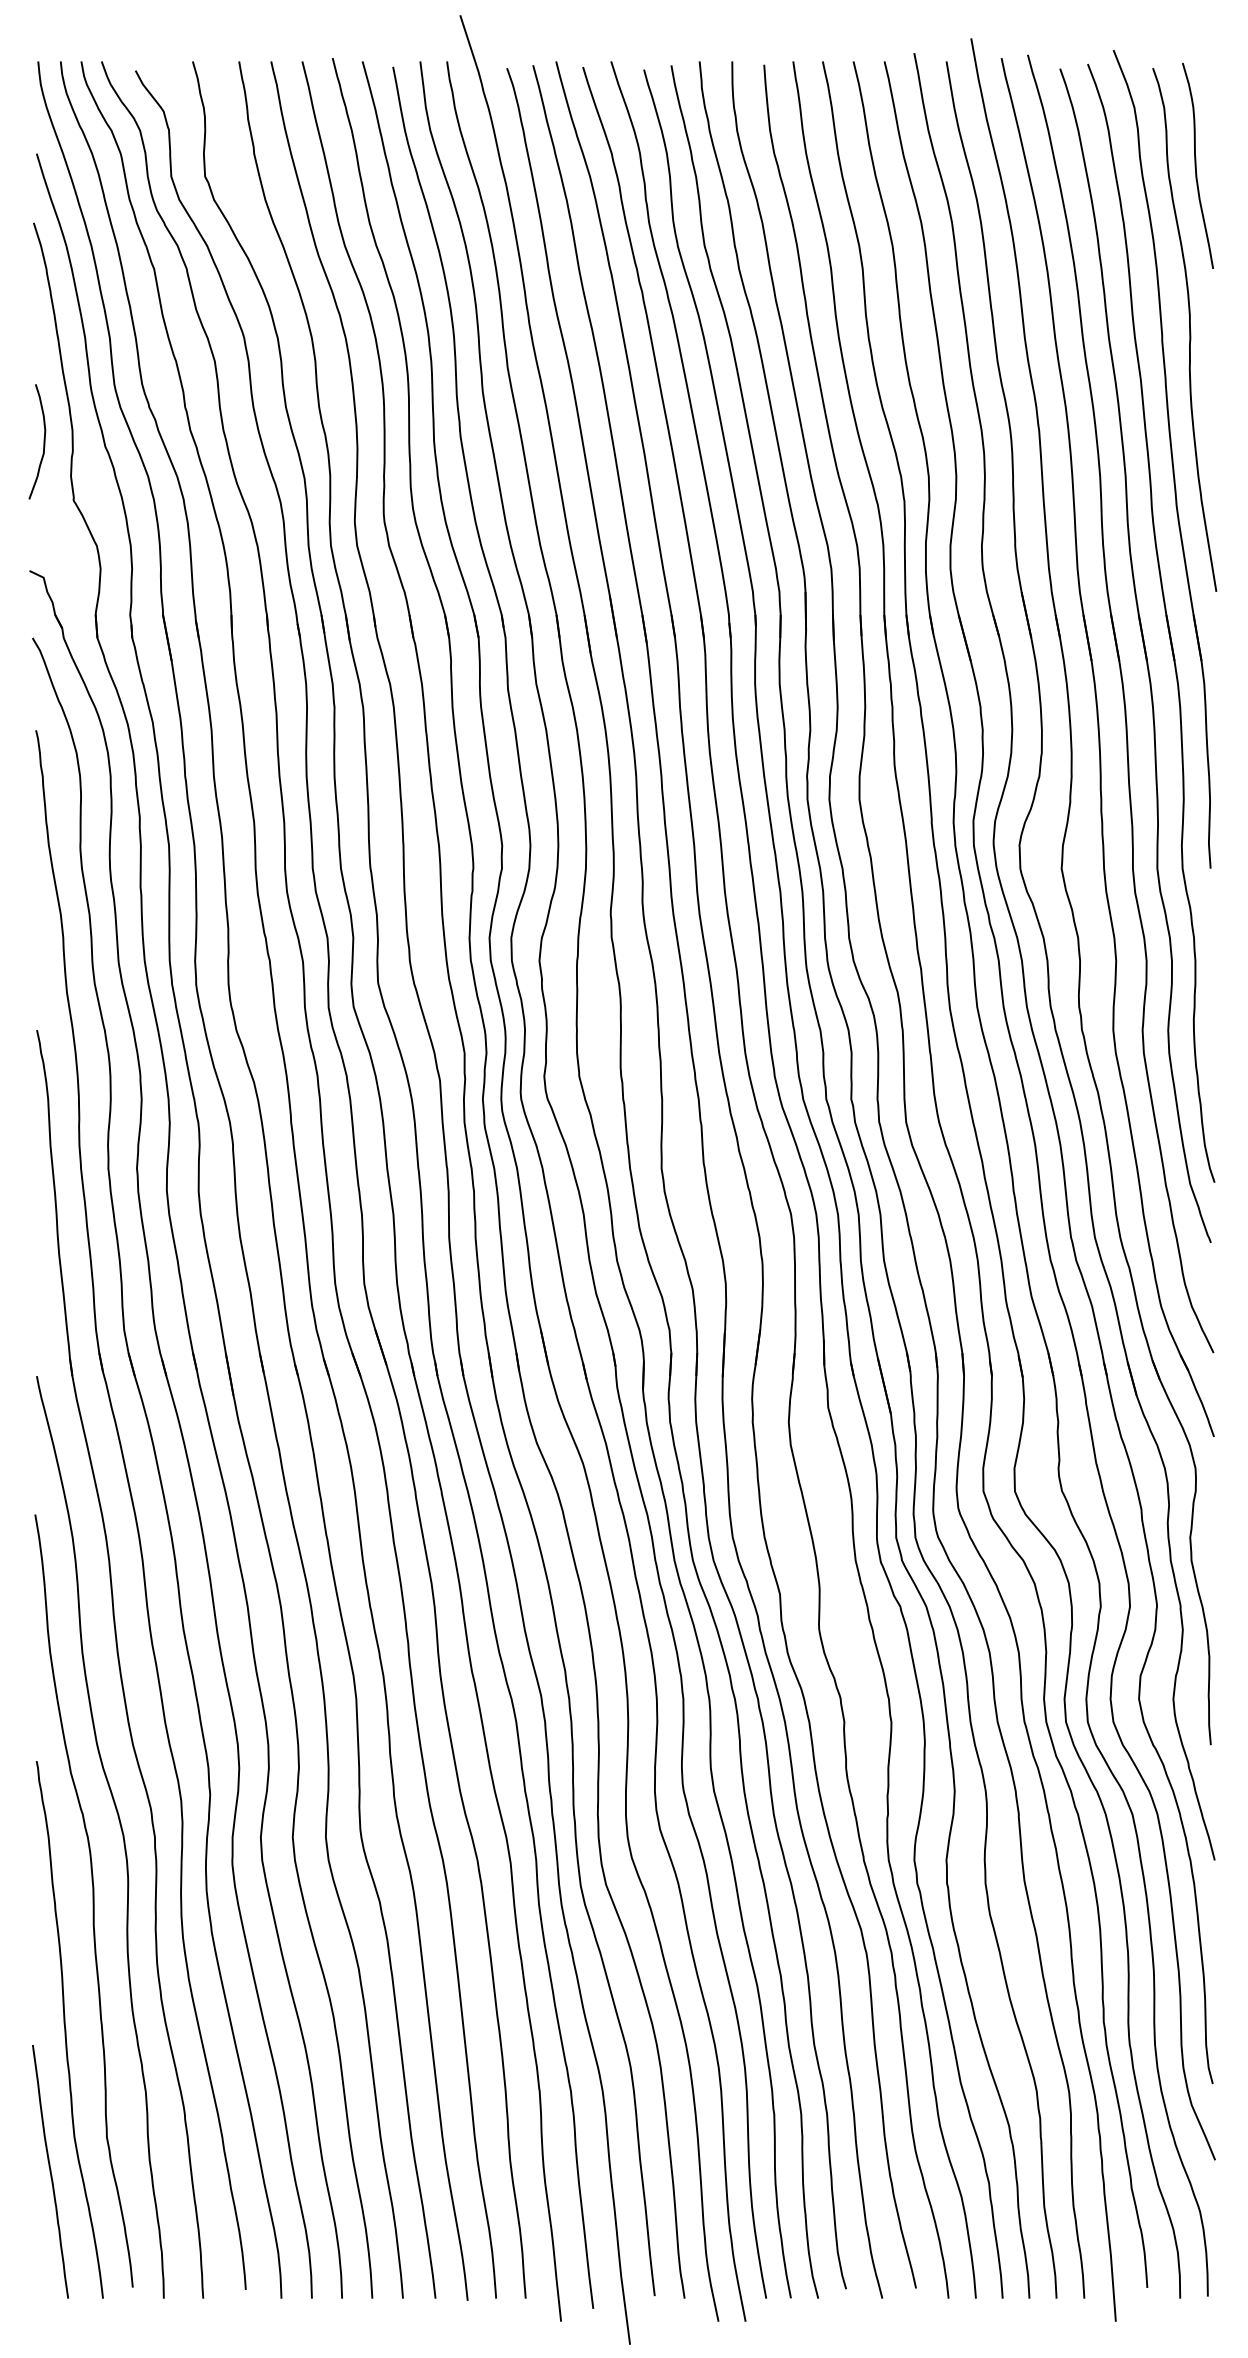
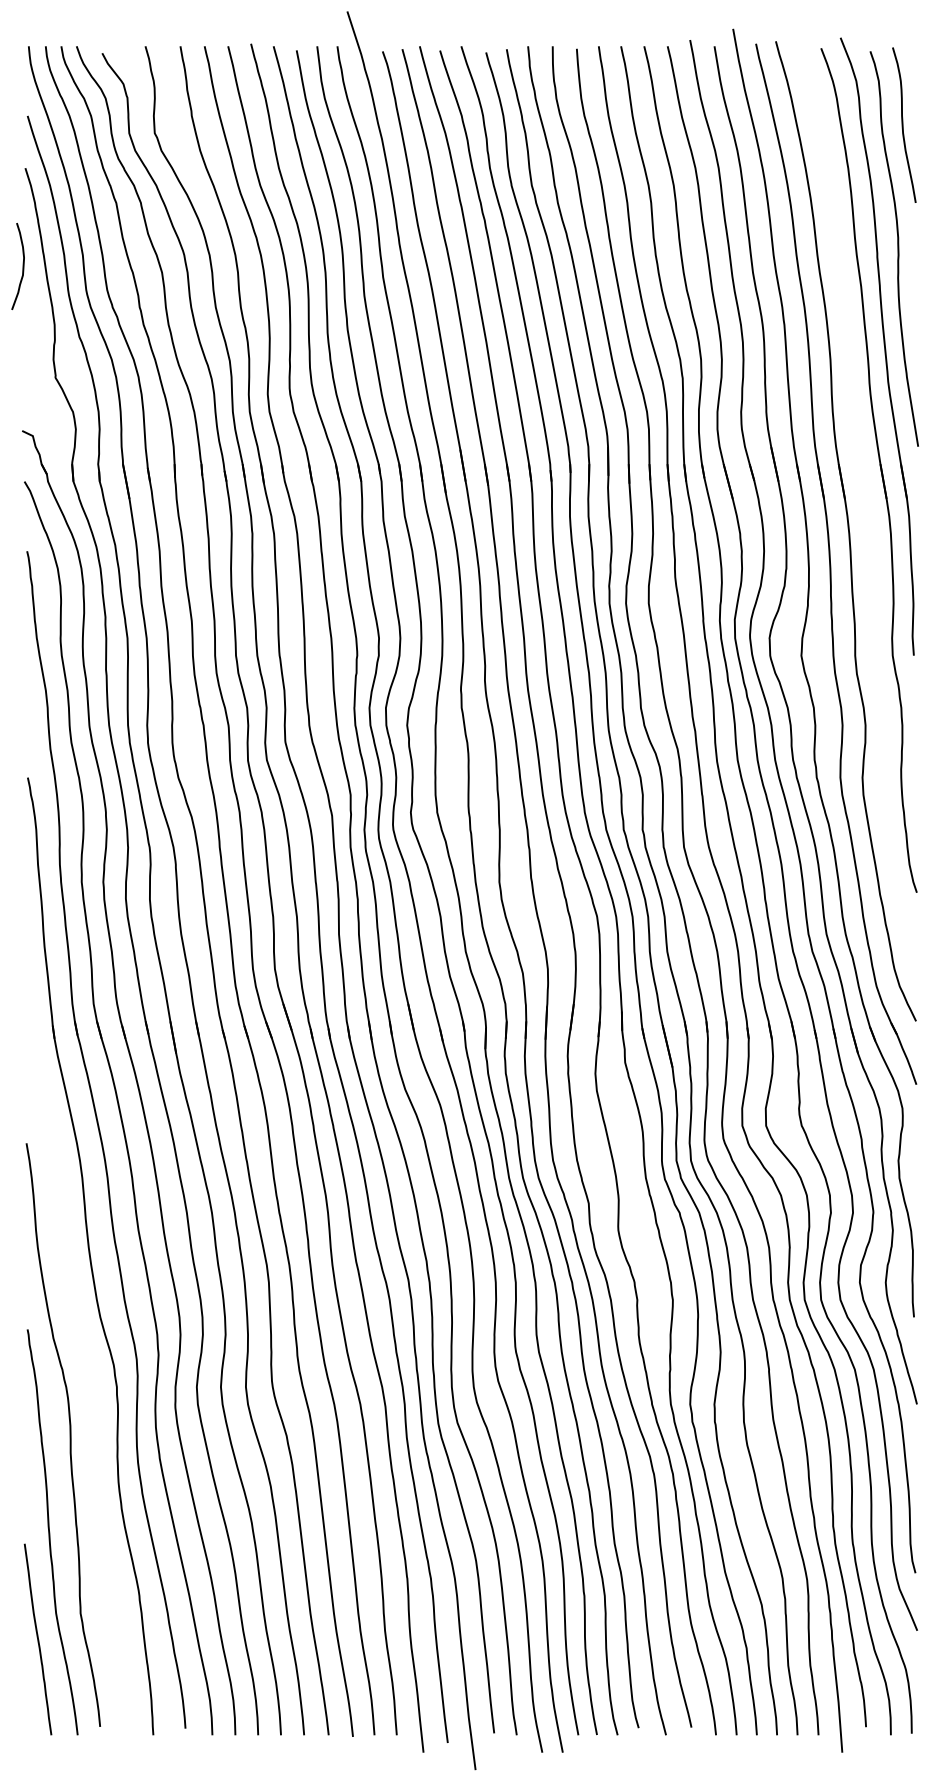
curve: (43, 441) -> (22, 266), moved
part: (1143, 653) -> (863, 493), removed
curve: (121, 1834) -> (91, 1384), removed

